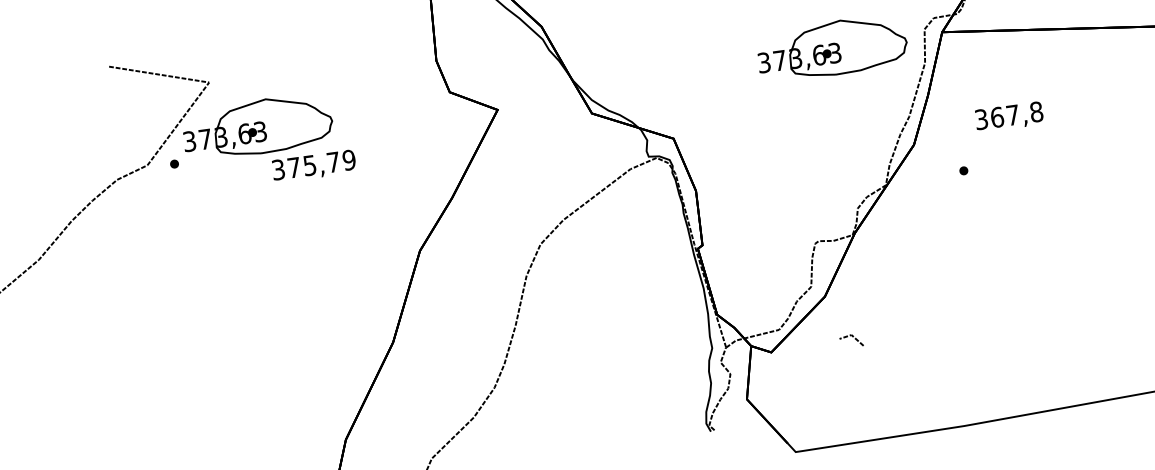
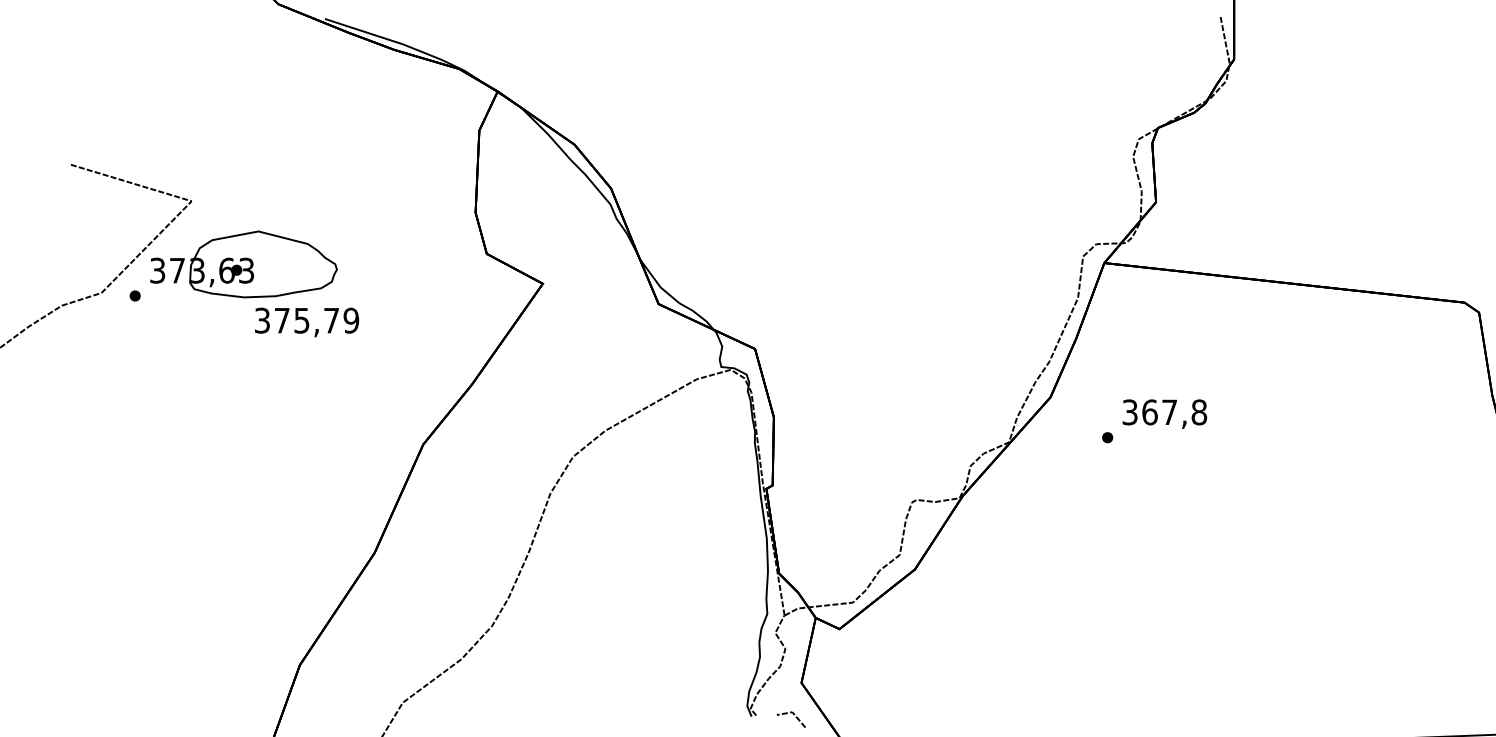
part: (831, 48) -> (965, 264), removed
text: (1009, 116) -> (1164, 413), moved
line: (852, 337) -> (793, 715), moved

